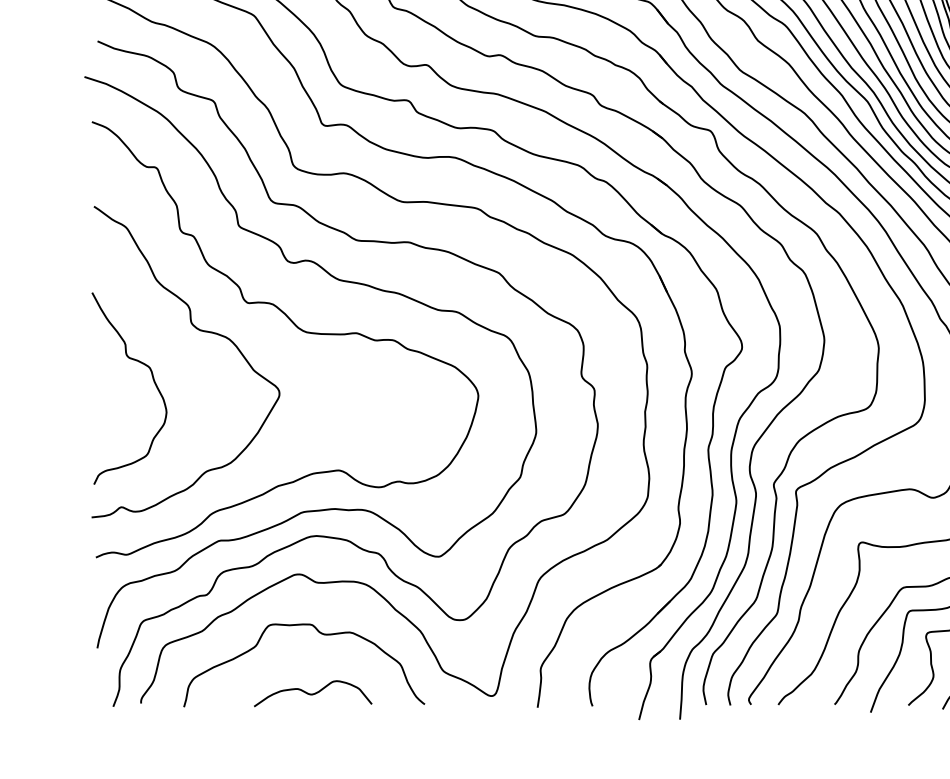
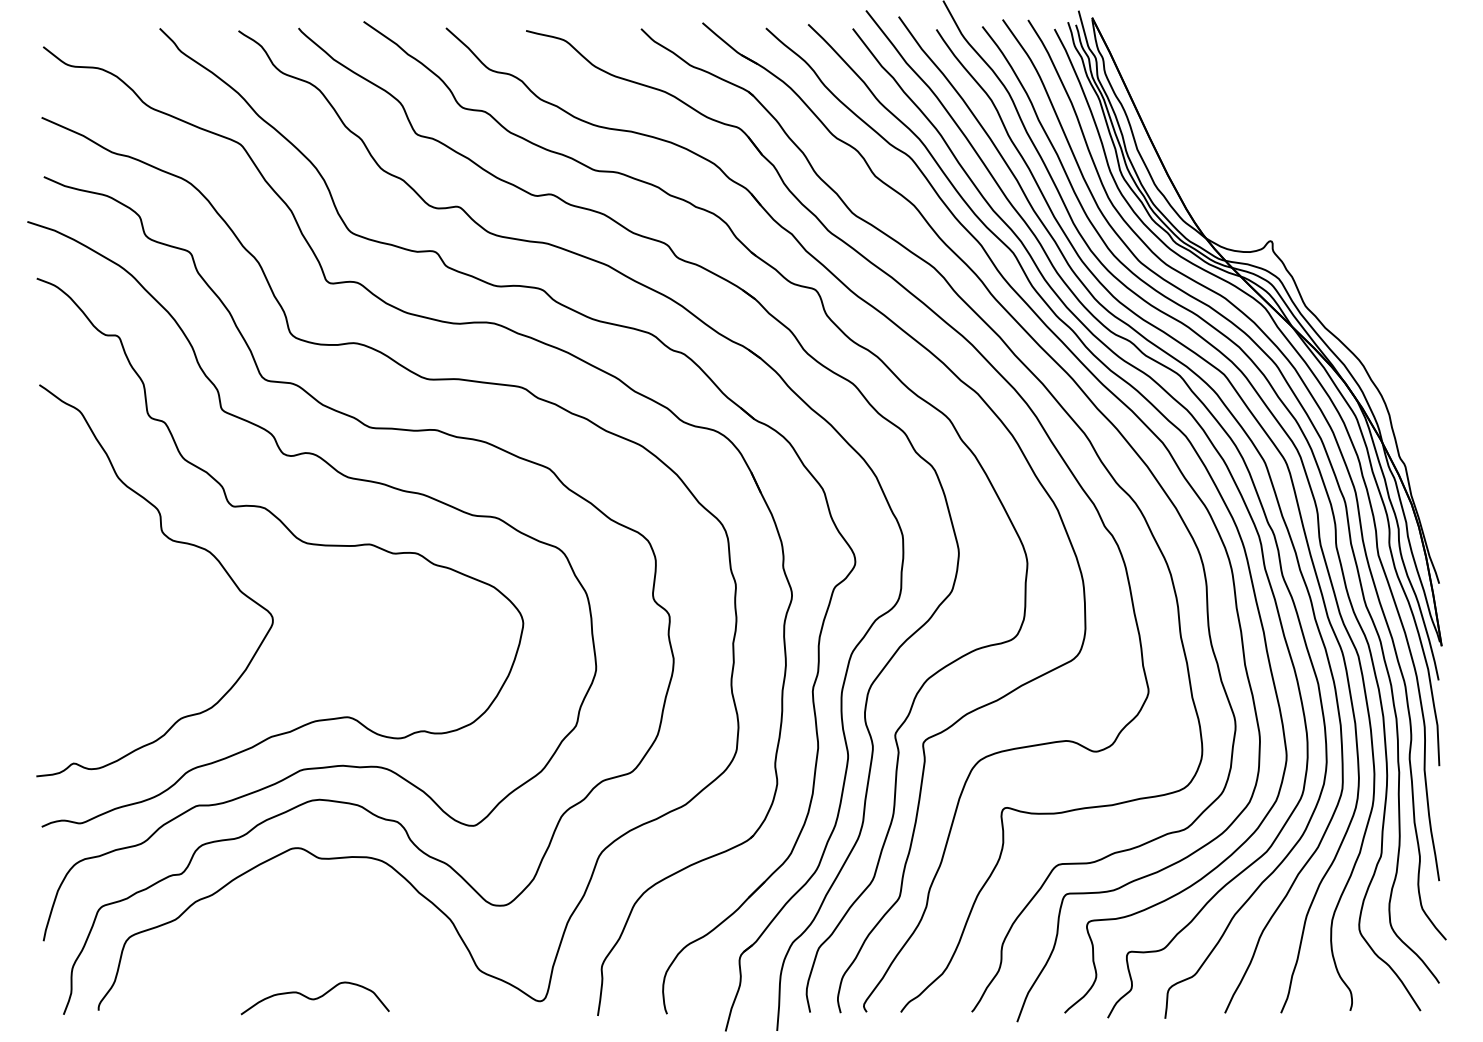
curve: (153, 381) -> (114, 605), removed
curve: (321, 634) -> (325, 923), removed

